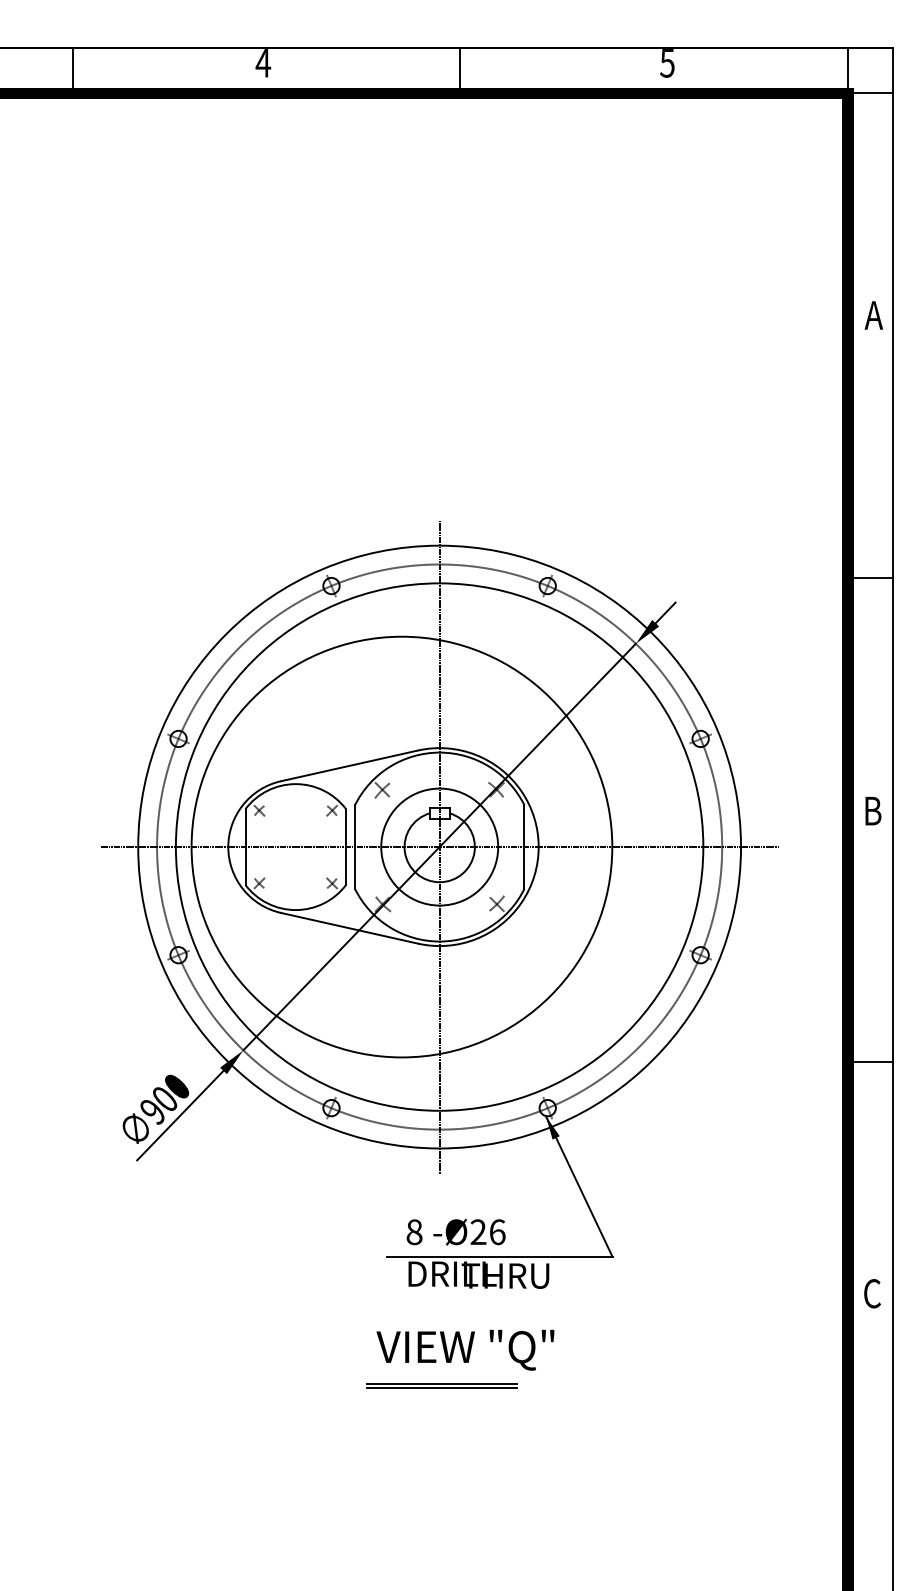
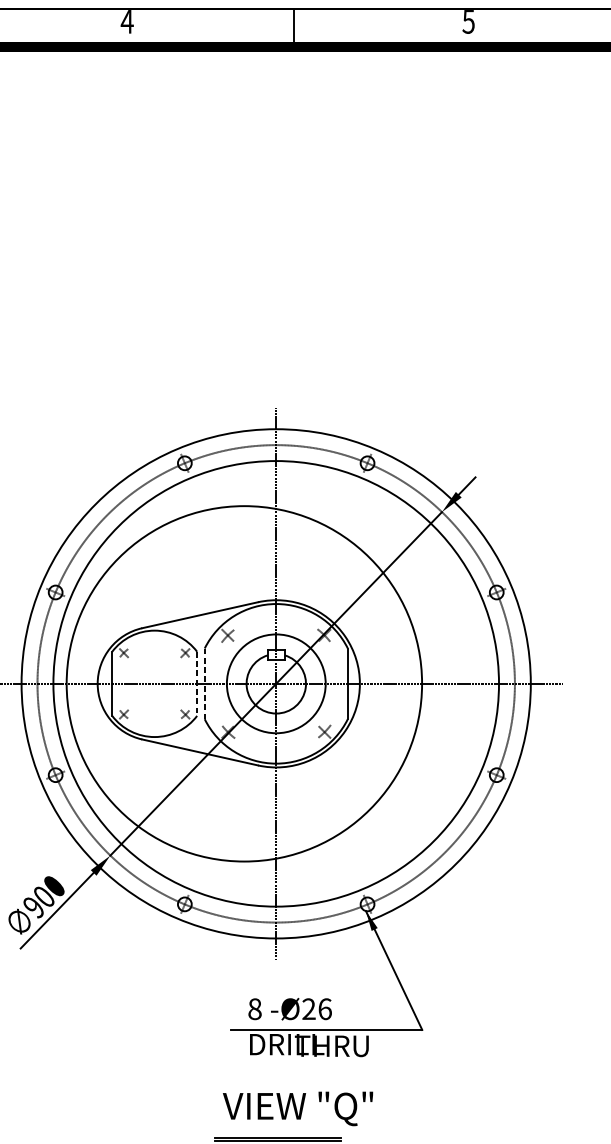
line: (346, 847) -> (197, 684), solid -> dashed
line: (355, 847) -> (205, 684), solid -> dashed

